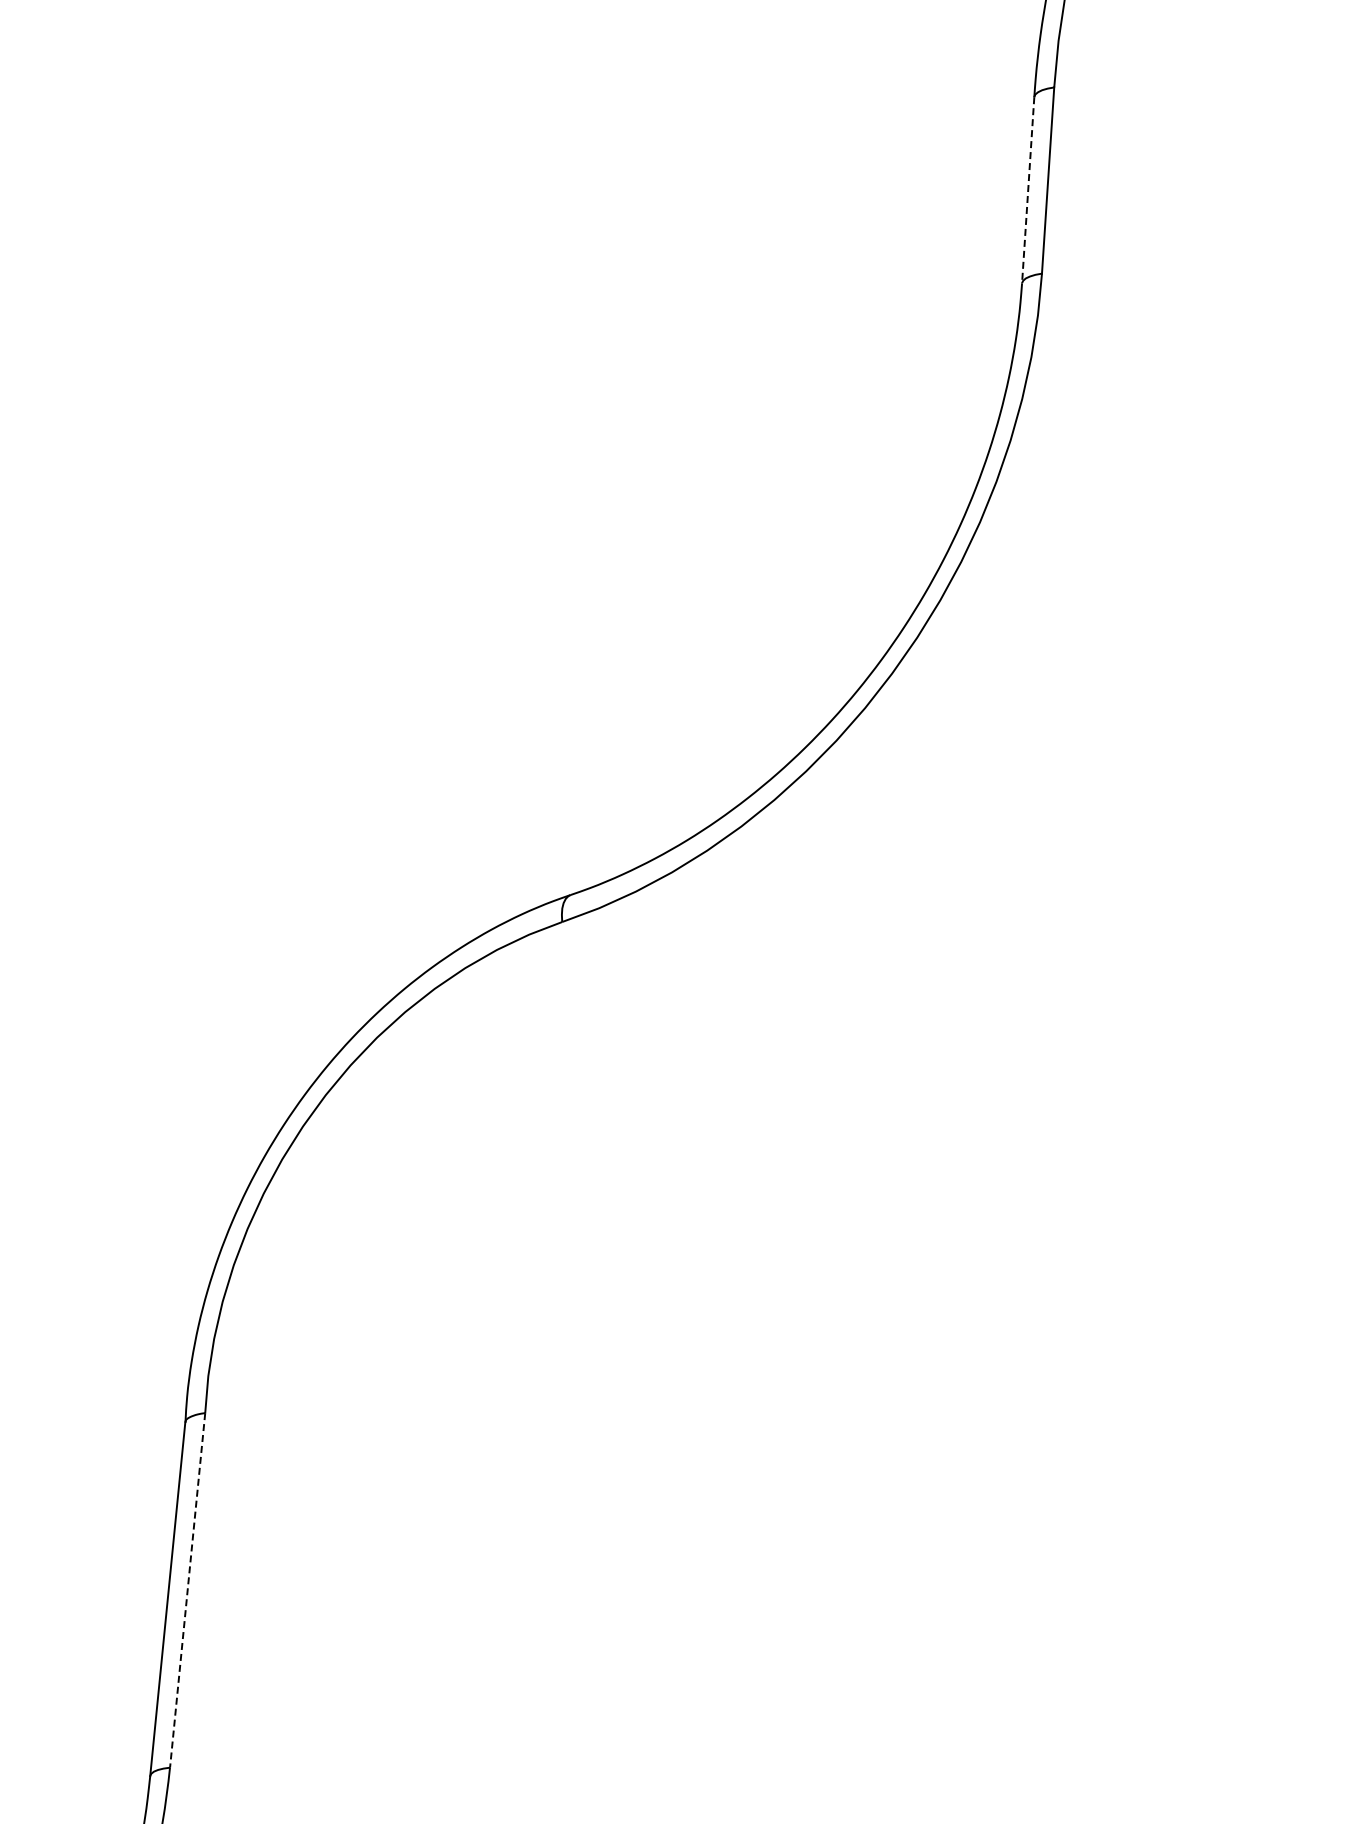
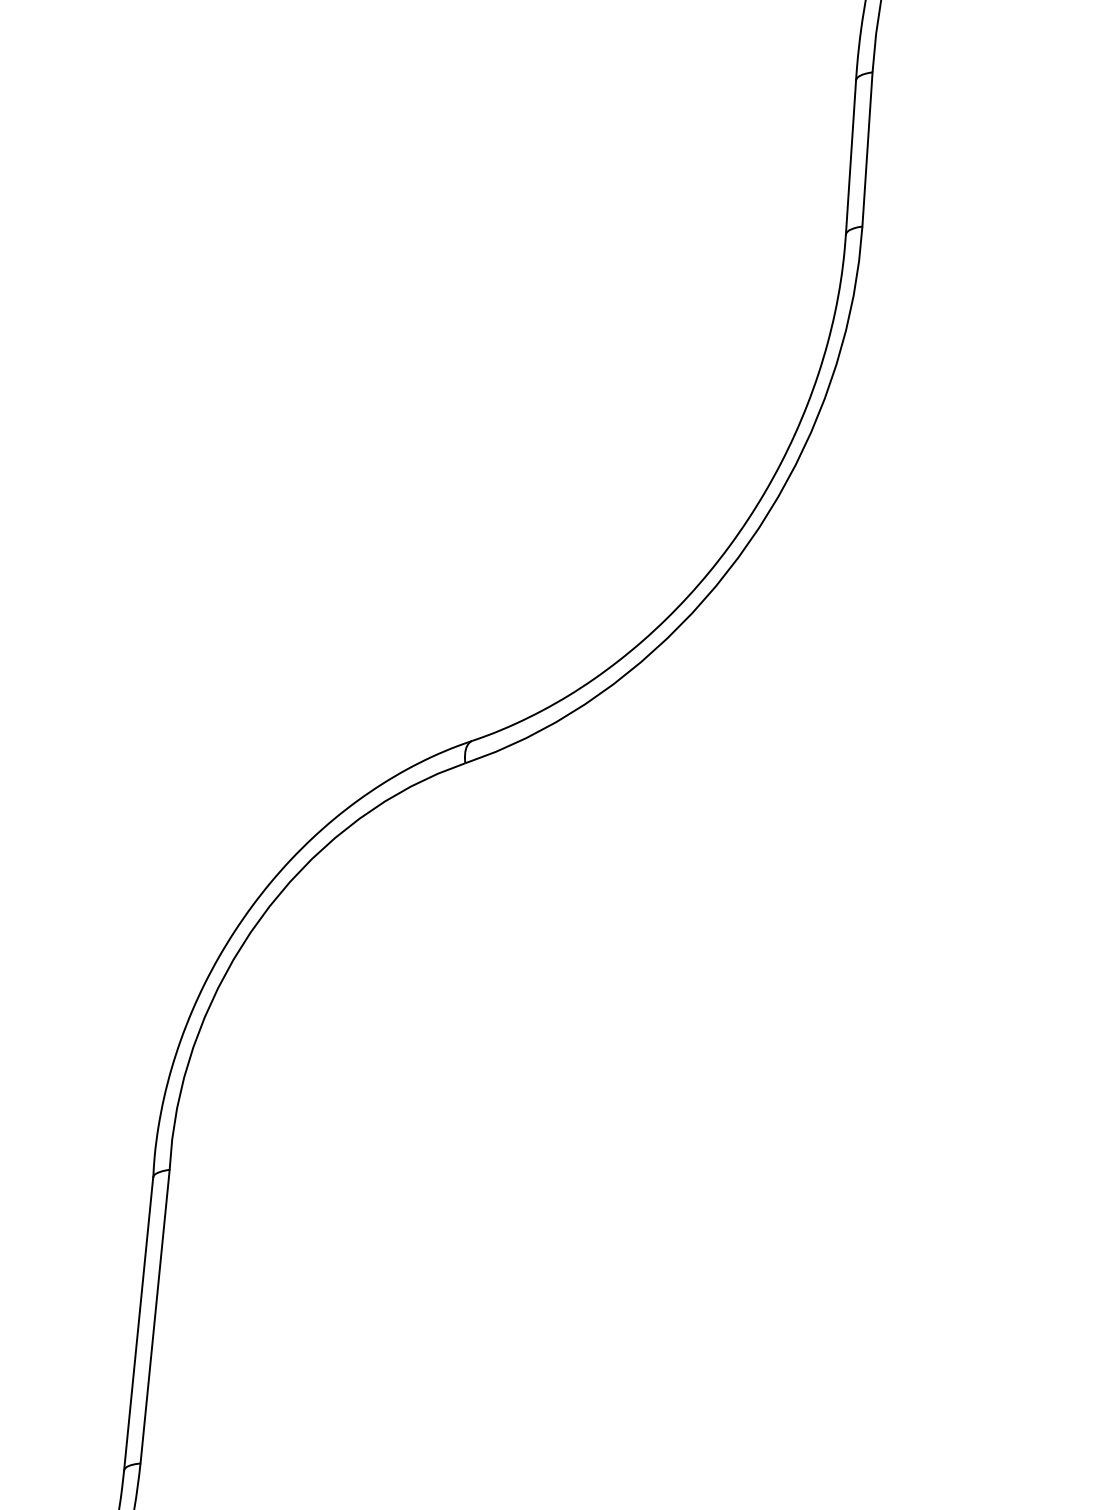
line: (1028, 190) -> (851, 157), dashed -> solid
line: (187, 1590) -> (154, 1316), dashed -> solid

